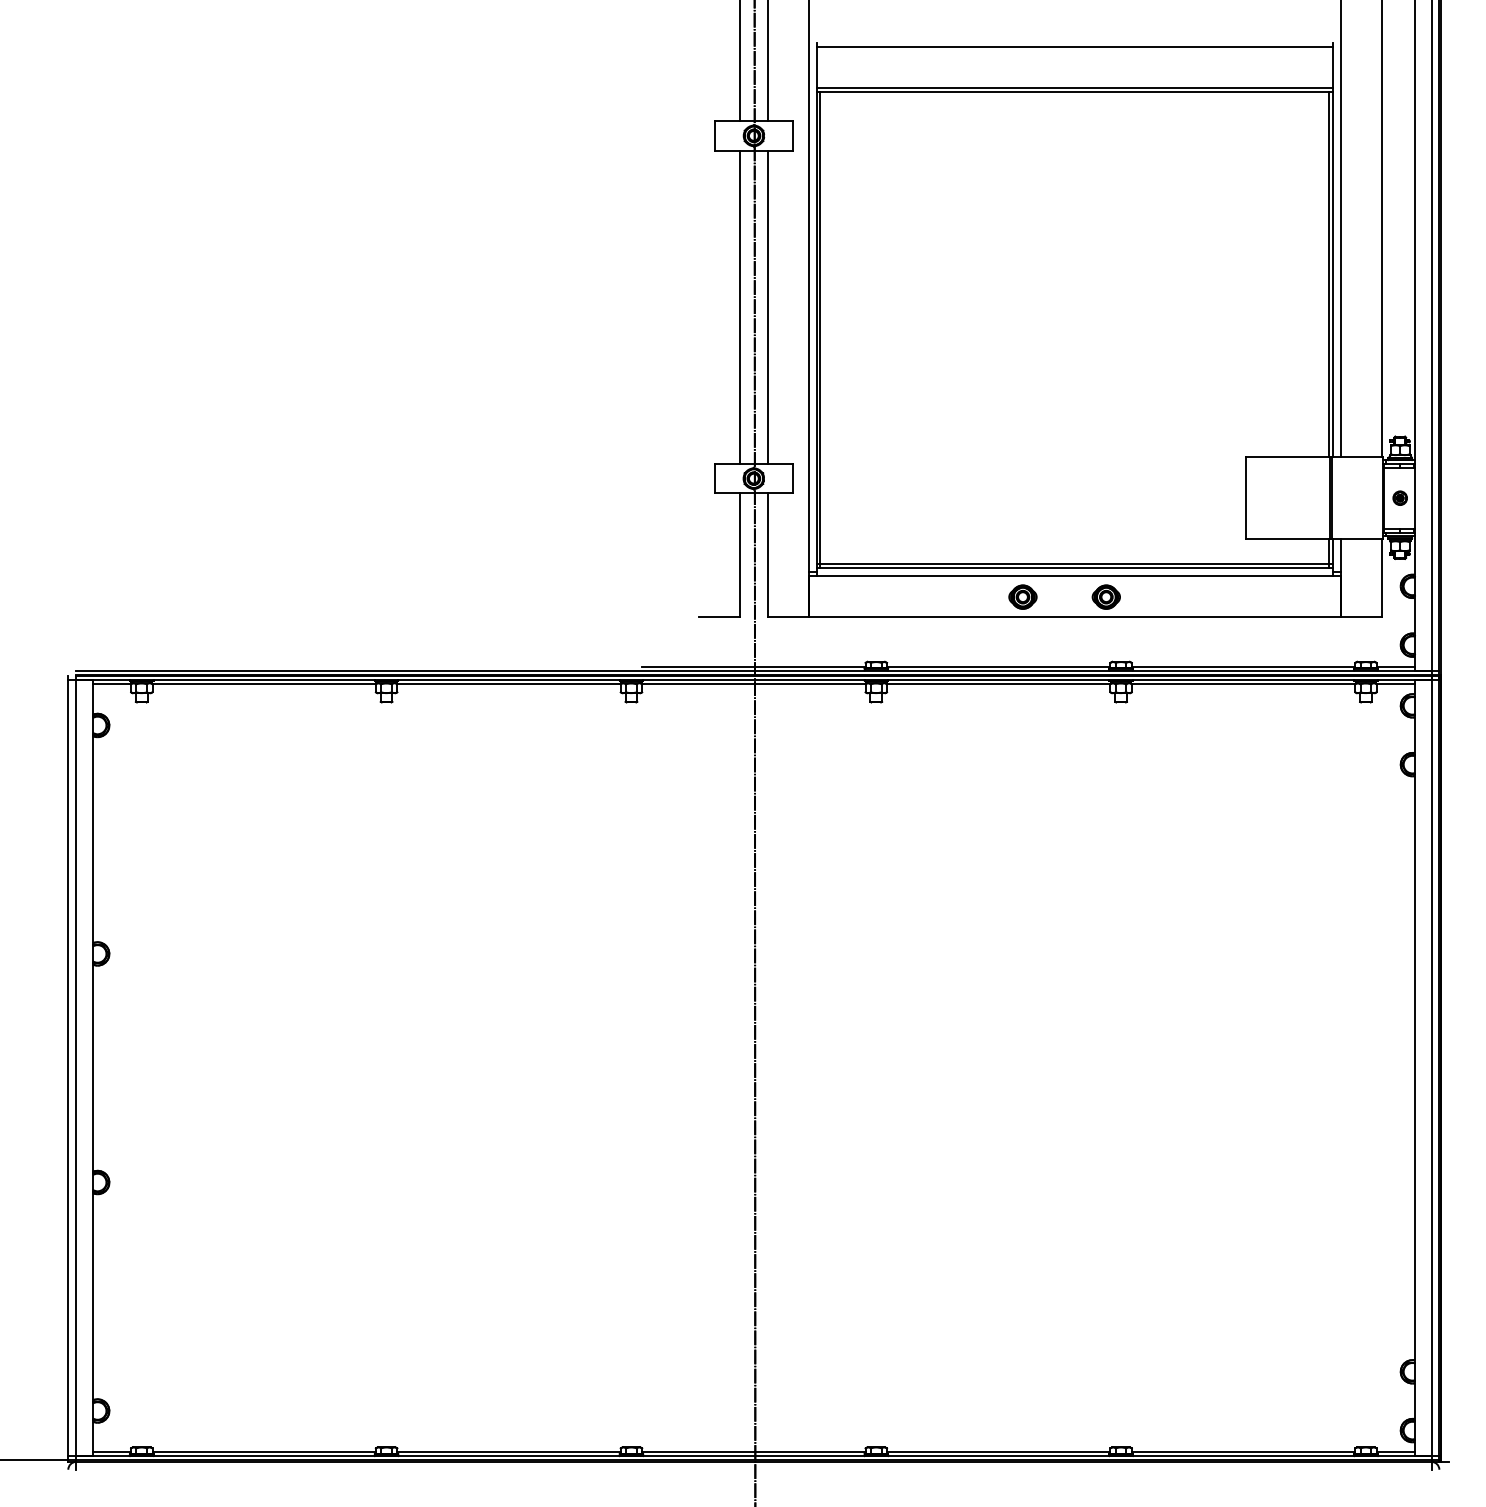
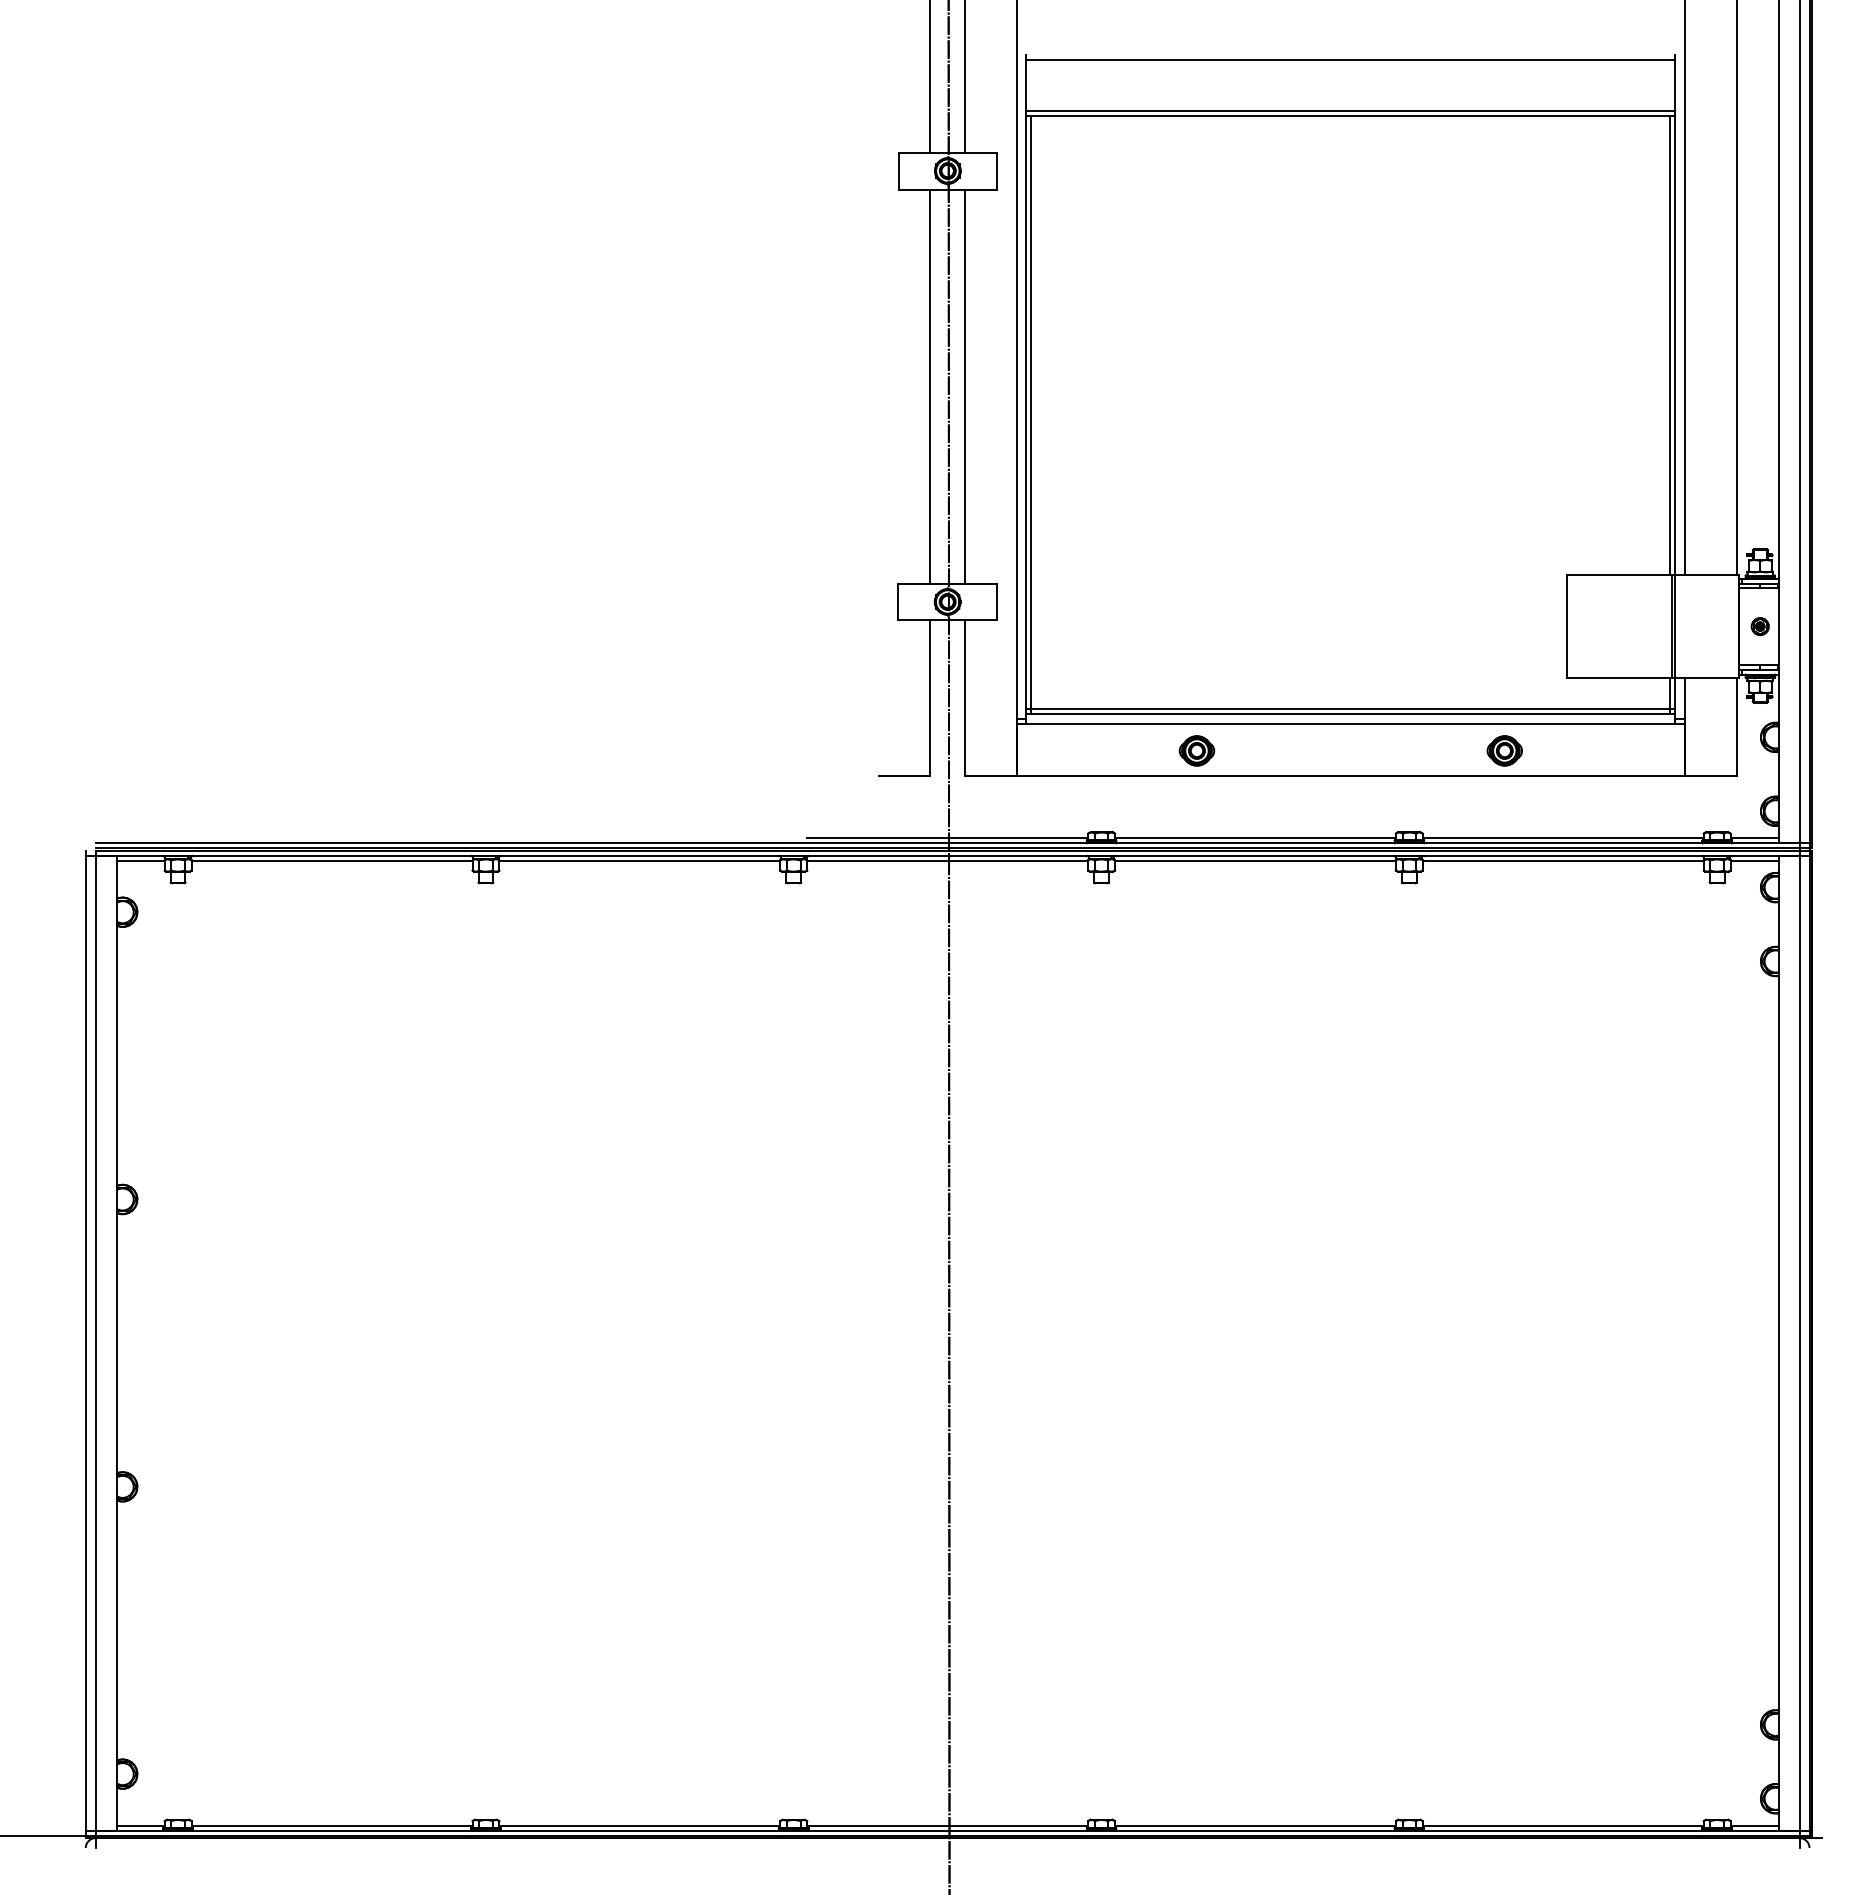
part: (1022, 596) -> (1196, 750), moved
part: (1106, 596) -> (1504, 750), moved

